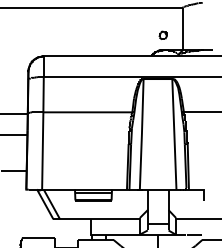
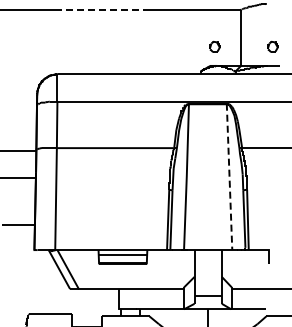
line: (78, 7) -> (103, 10), solid -> dashed
part: (206, 35) -> (272, 46), added
line: (174, 134) -> (229, 177), solid -> dashed

